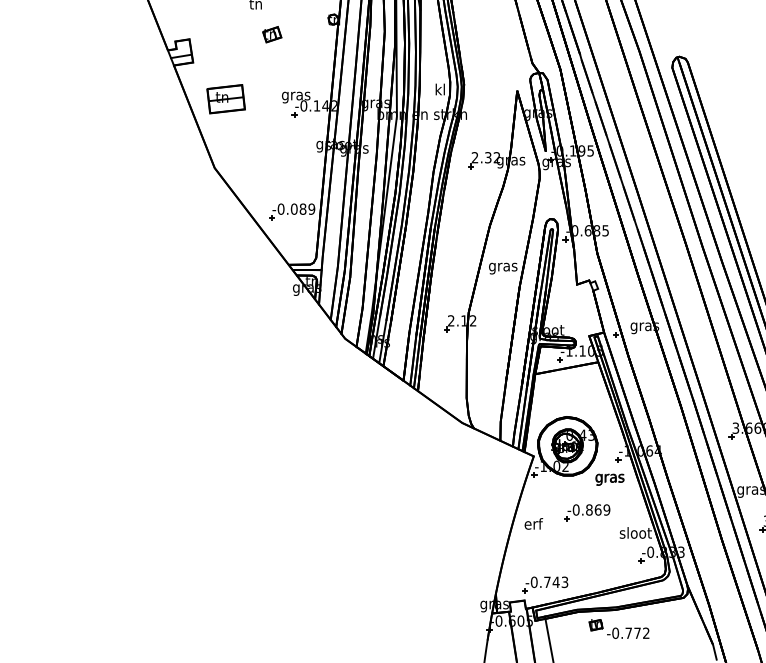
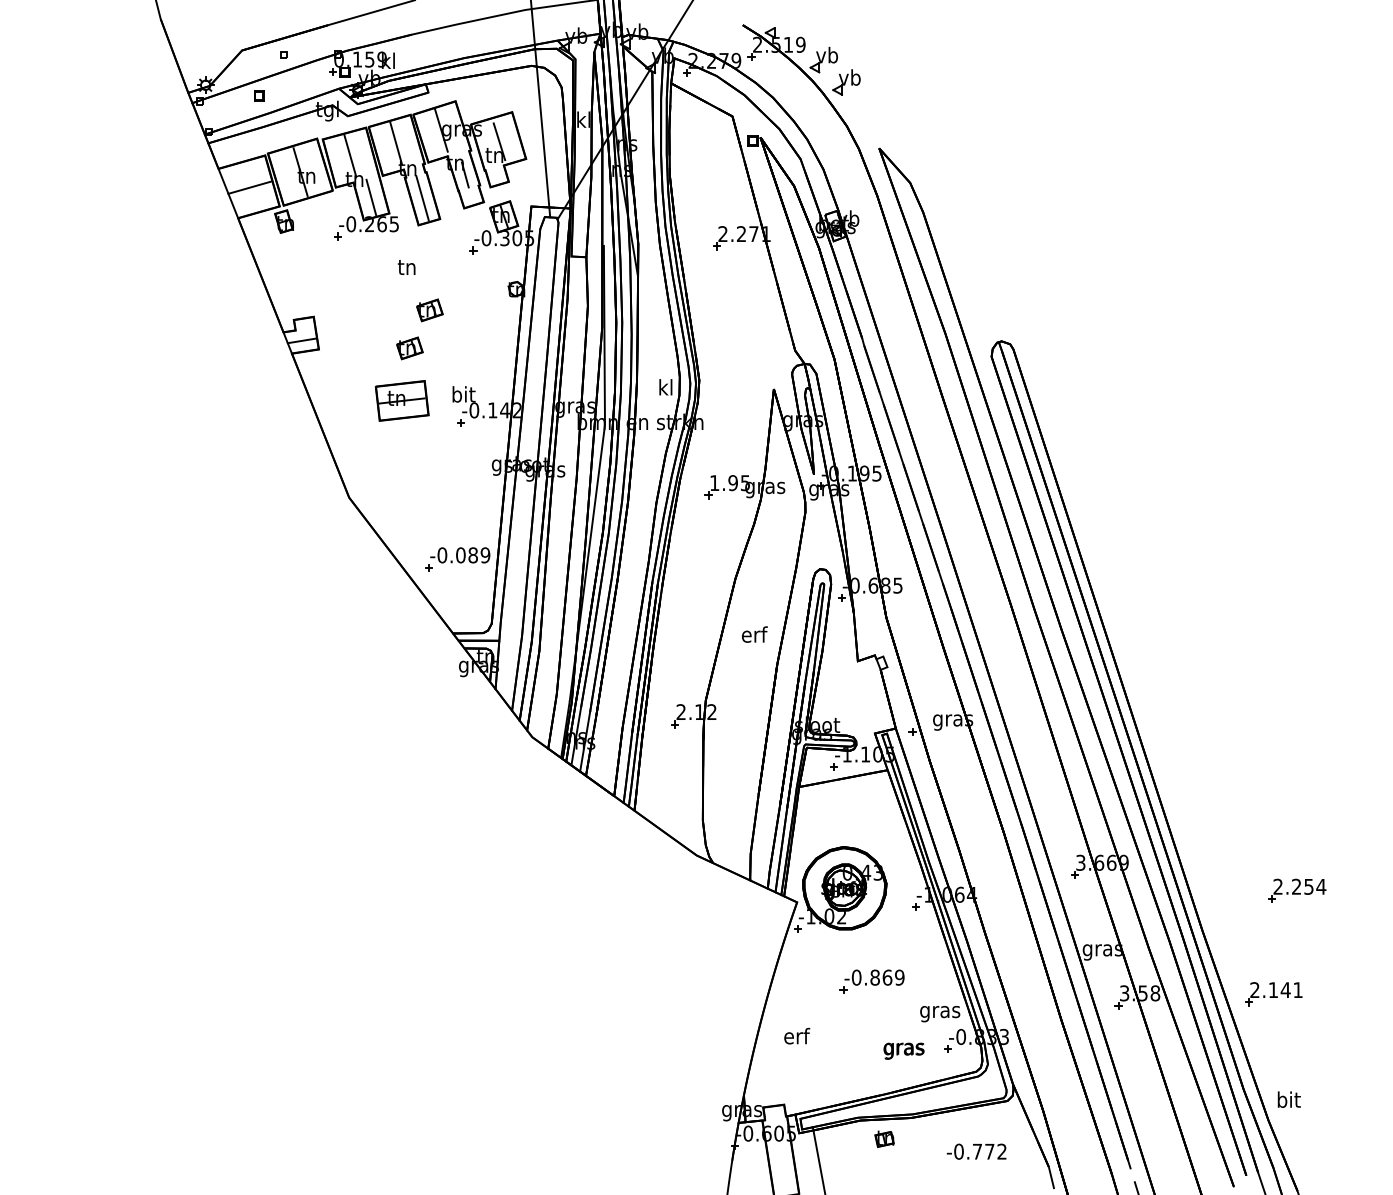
part: (257, 61) -> (409, 348), added
text: (296, 96) -> (463, 396), gras -> bit
part: (226, 98) -> (402, 400), moved
text: (485, 158) -> (729, 483), 2.32 -> 1.95
text: (503, 267) -> (754, 636), gras -> erf
text: (609, 479) -> (903, 1050), moved
text: (534, 523) -> (797, 1035), moved
text: (635, 534) -> (939, 1011), sloot -> gras
part: (545, 585) -> (813, 1083), removed
text: (628, 633) -> (976, 1151), moved

